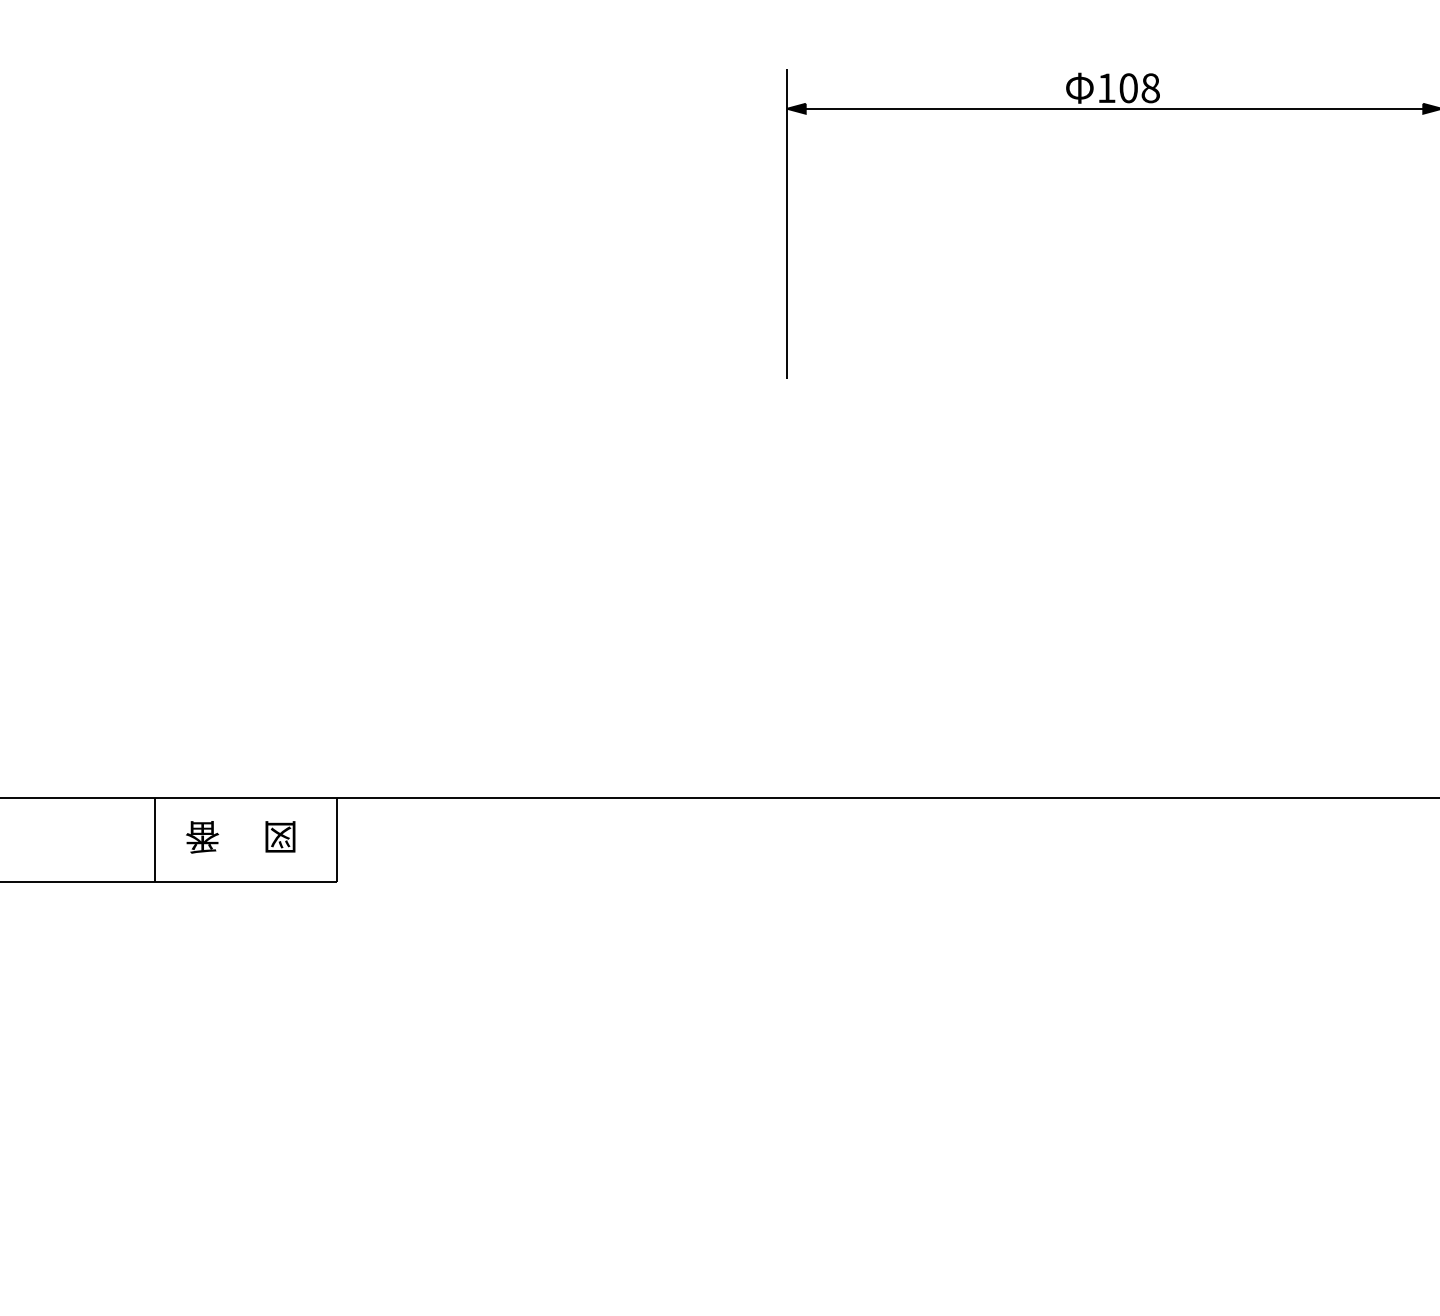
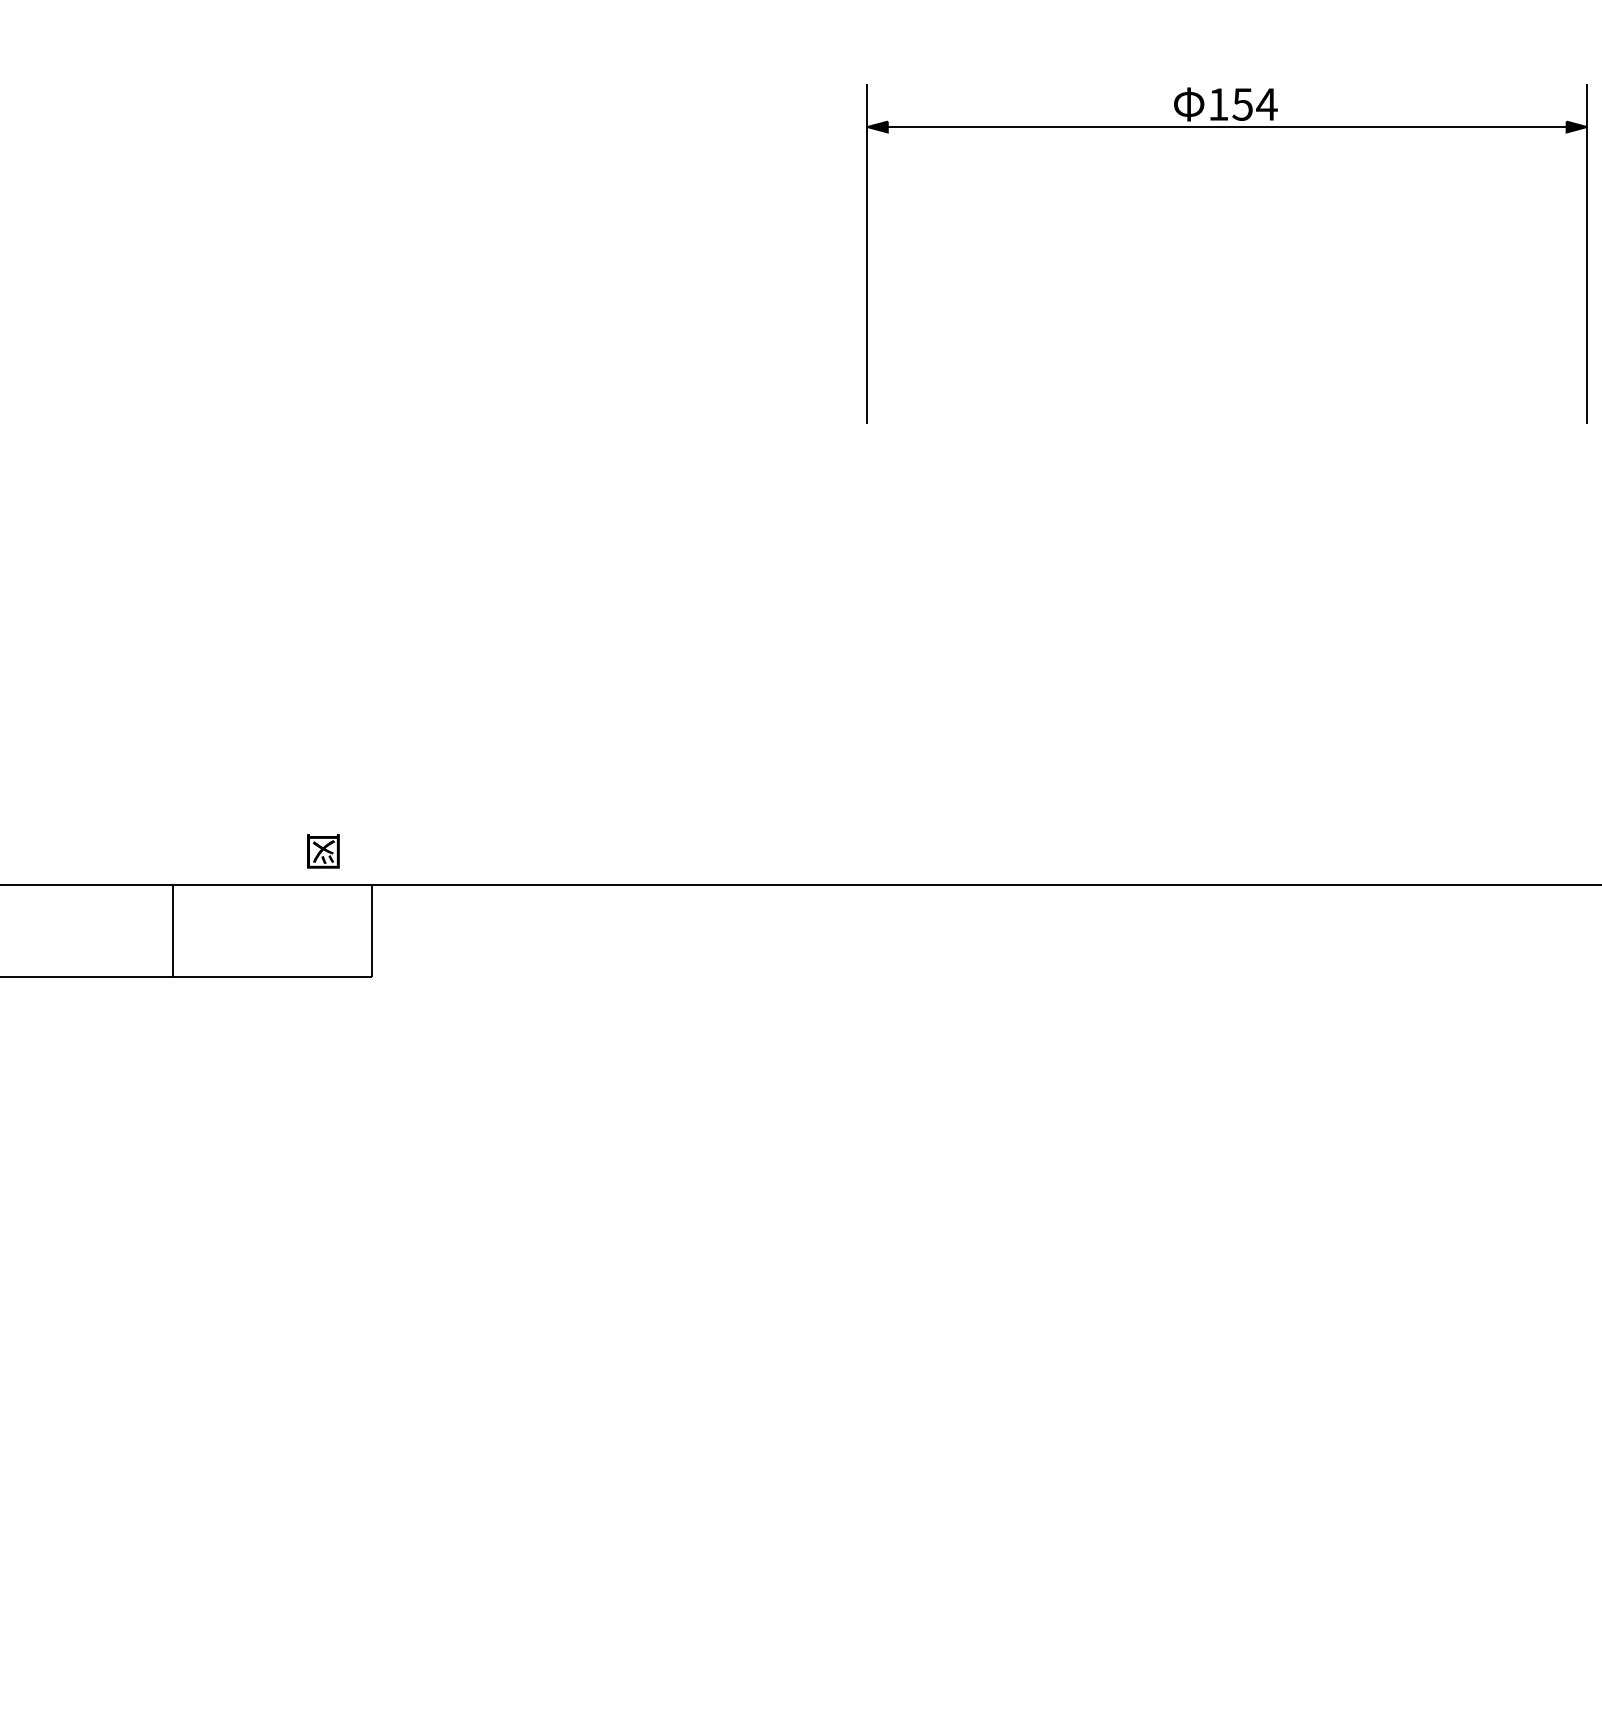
text: (1139, 88) -> (1254, 104), 108 -> 154
part: (202, 836) -> (224, 927), removed
part: (280, 836) -> (323, 851), moved

